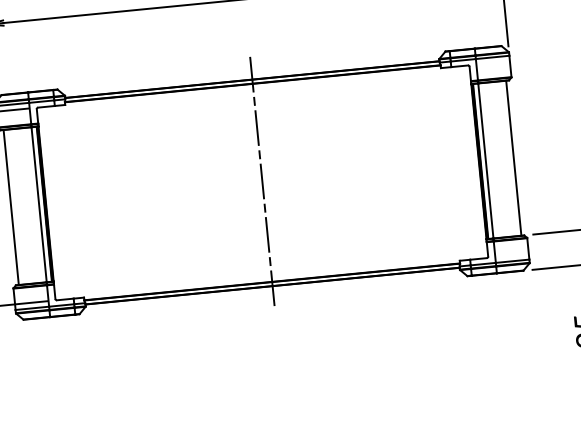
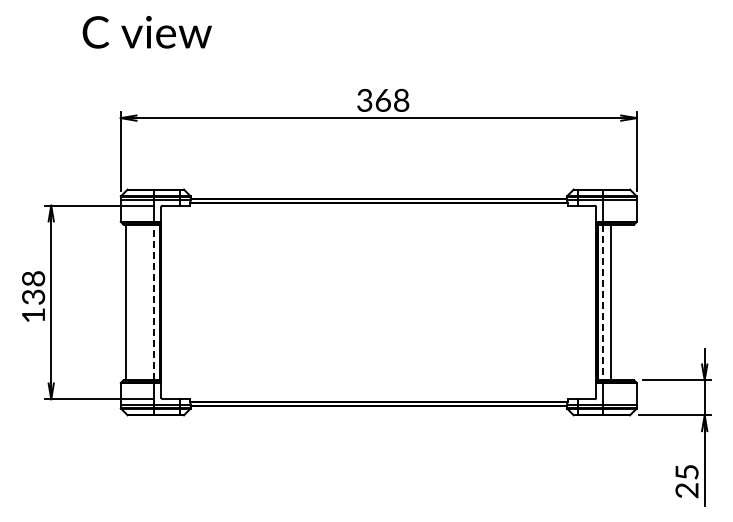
line: (513, 158) -> (611, 302), moved
line: (486, 161) -> (603, 302), solid -> dashed
line: (262, 182) -> (378, 302), removed
line: (39, 204) -> (154, 302), solid -> dashed

